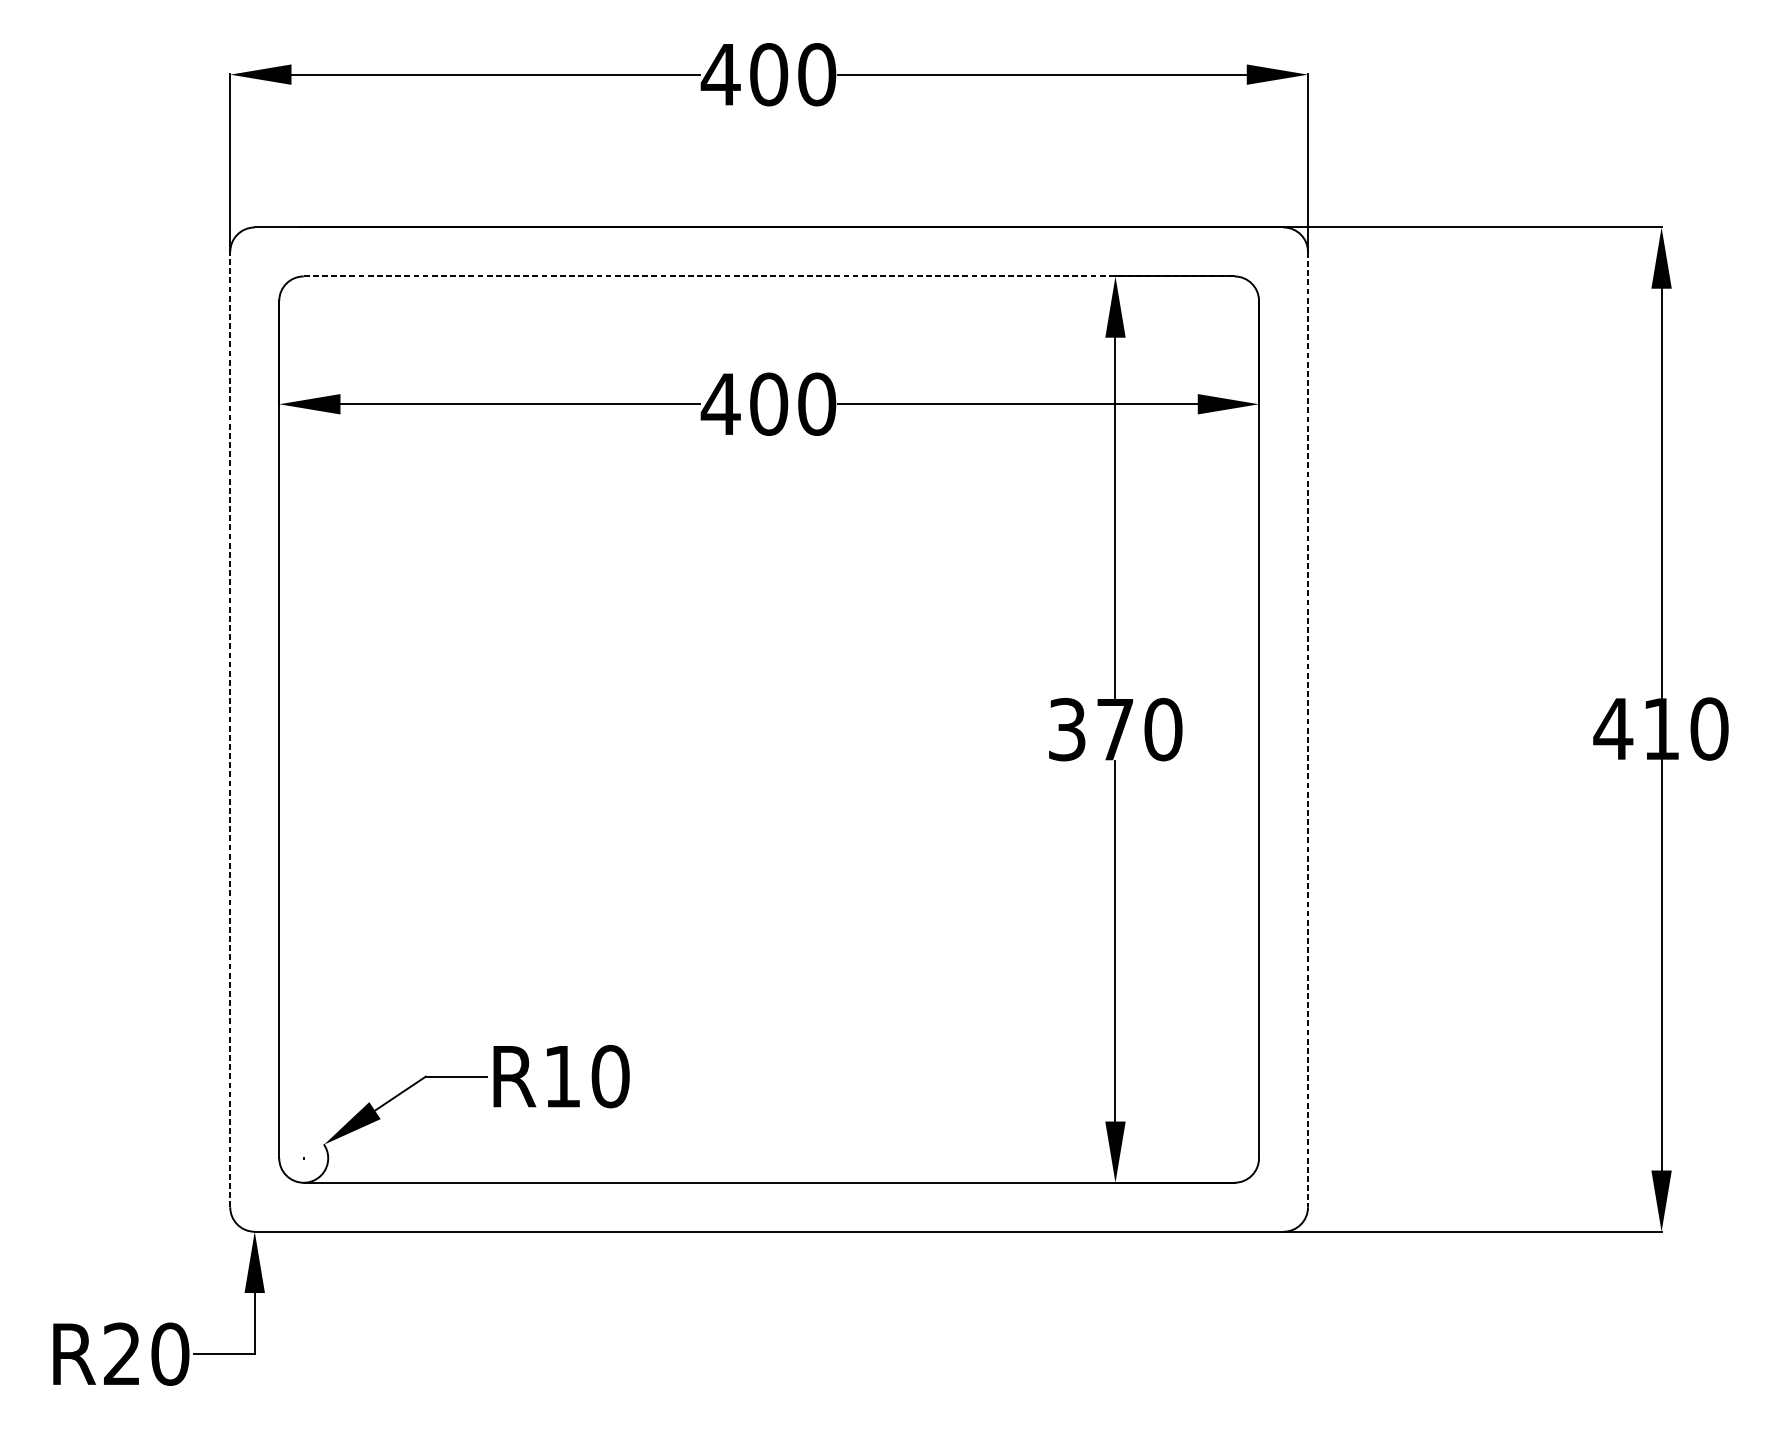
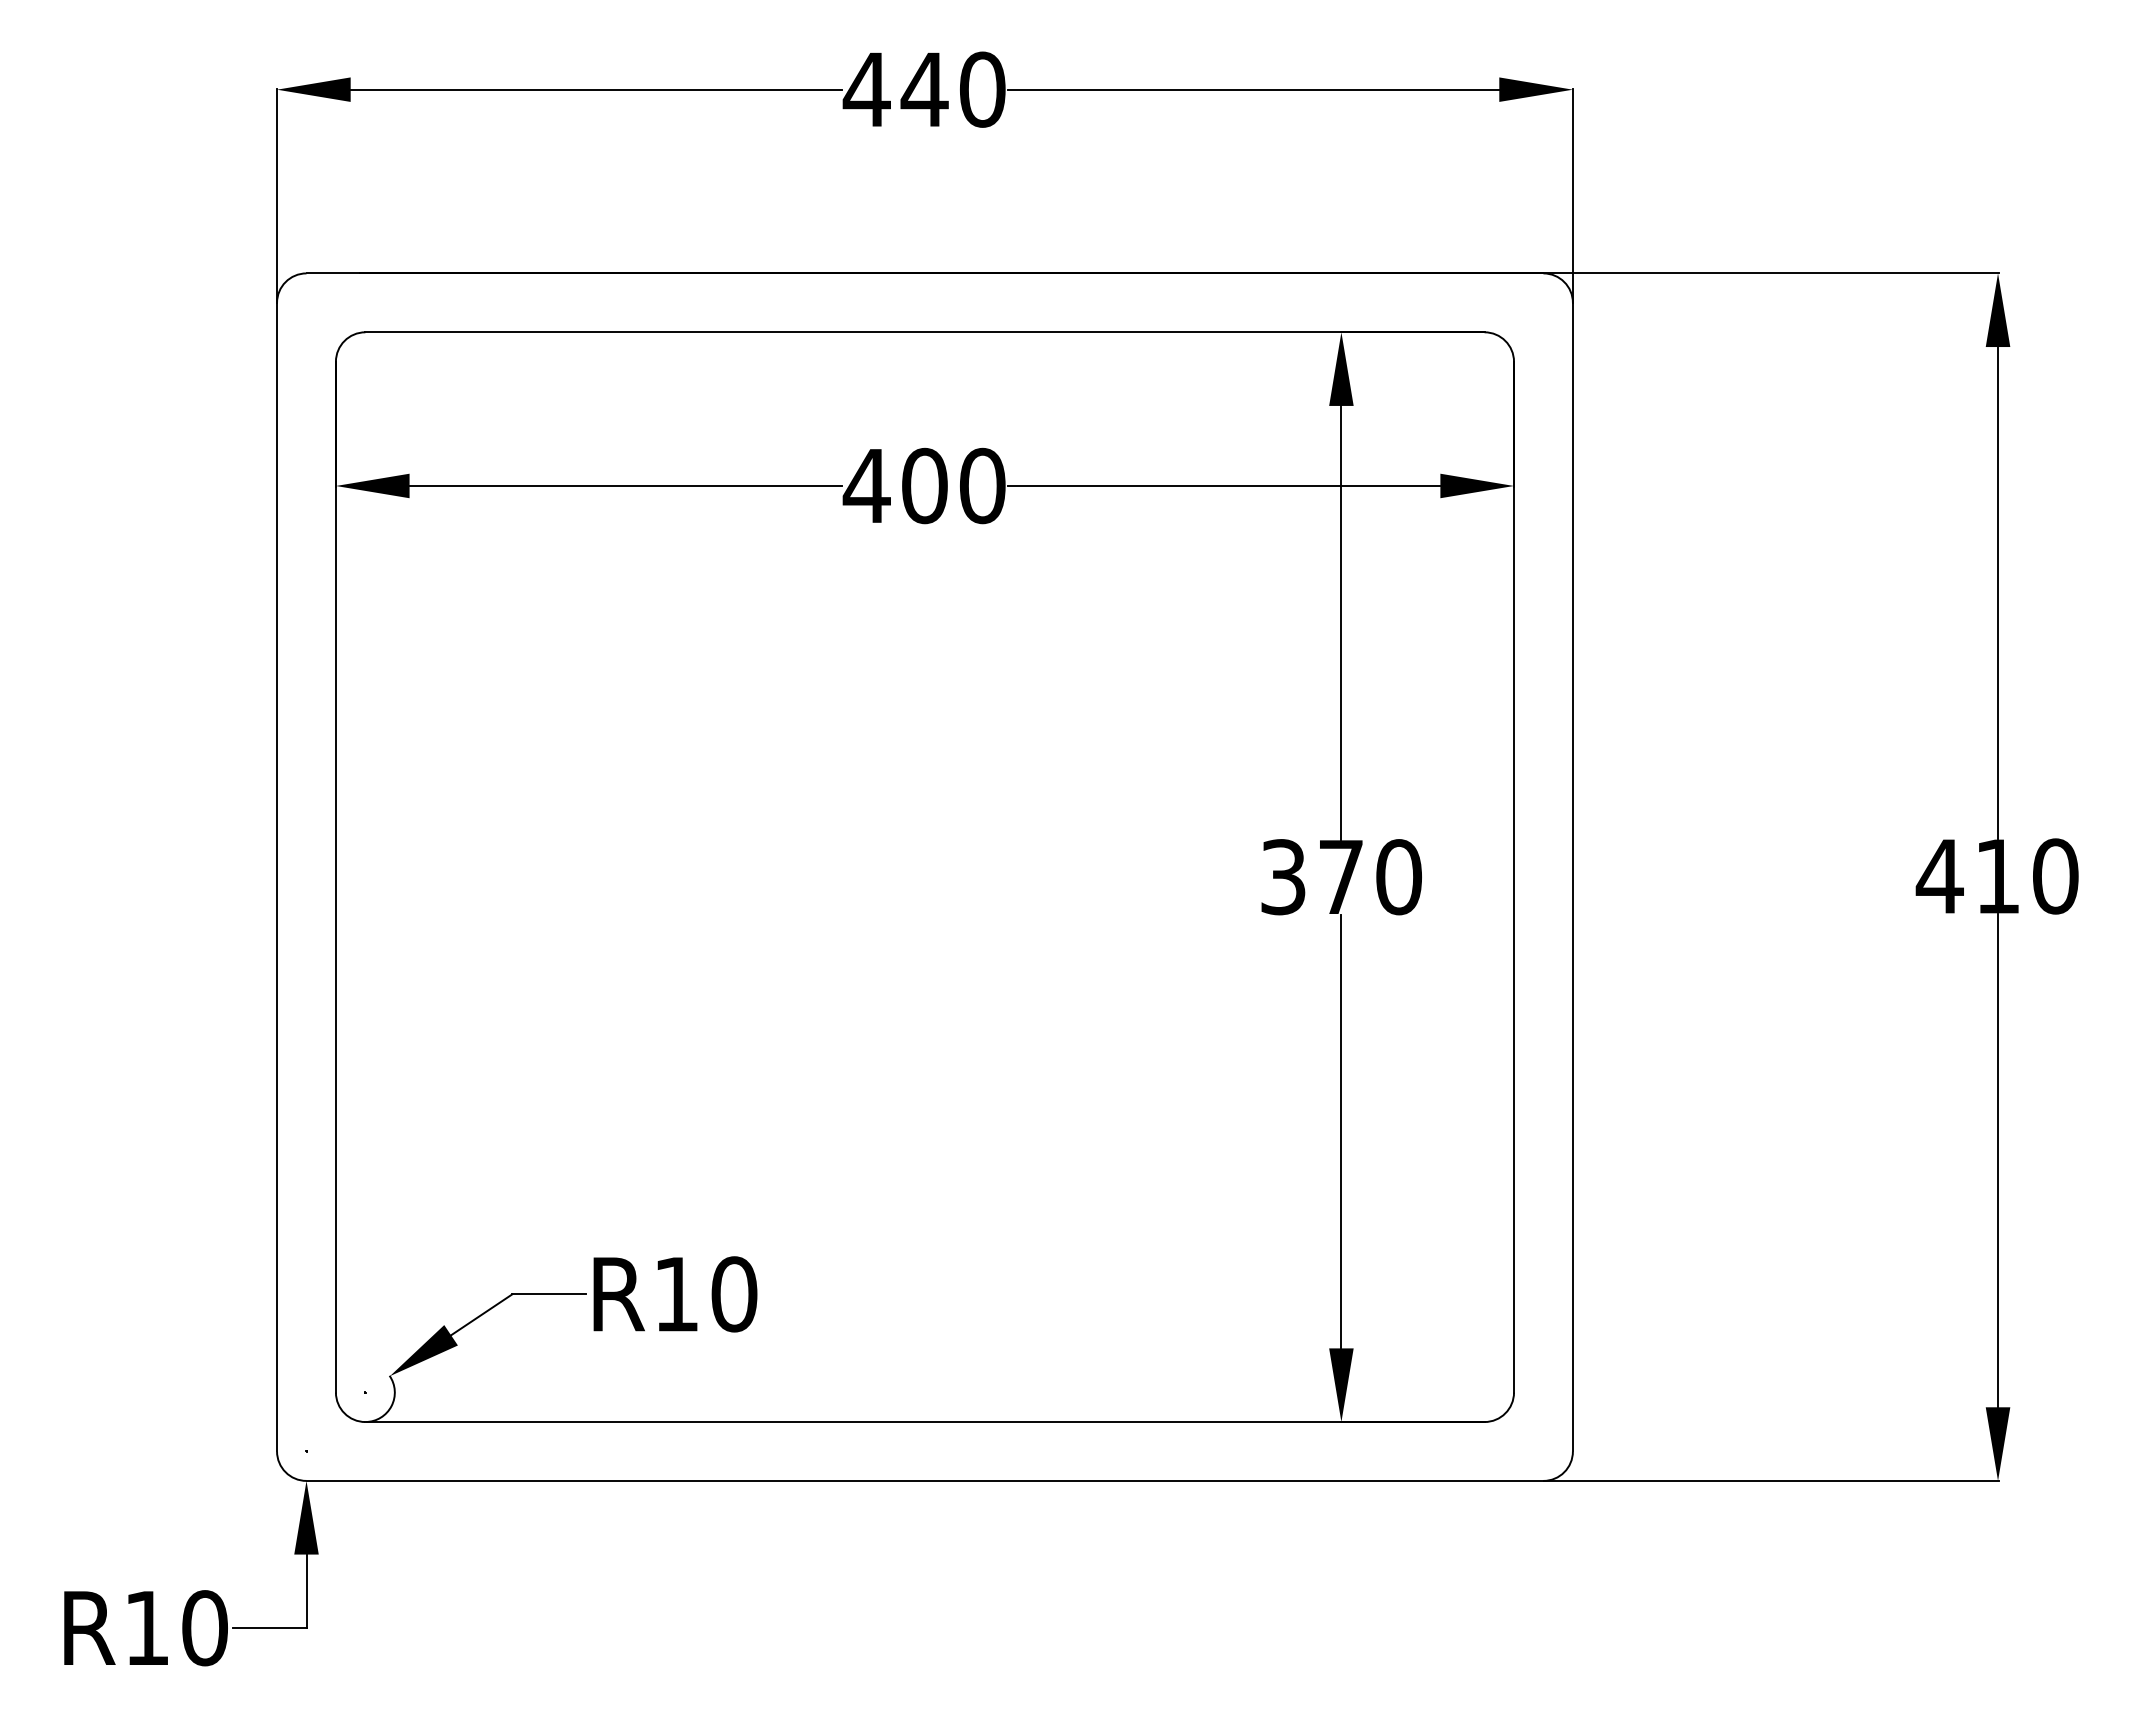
text: (768, 74) -> (924, 89), 400 -> 440
line: (768, 276) -> (924, 332), dashed -> solid
line: (230, 729) -> (277, 876), dashed -> solid
line: (1307, 729) -> (1572, 877), dashed -> solid
text: (121, 1353) -> (146, 1627), R20 -> R10

